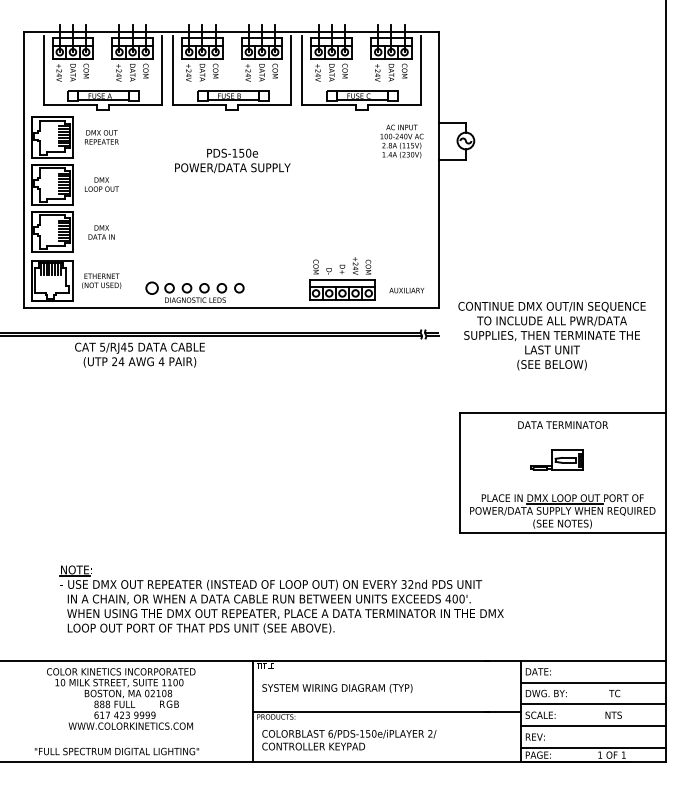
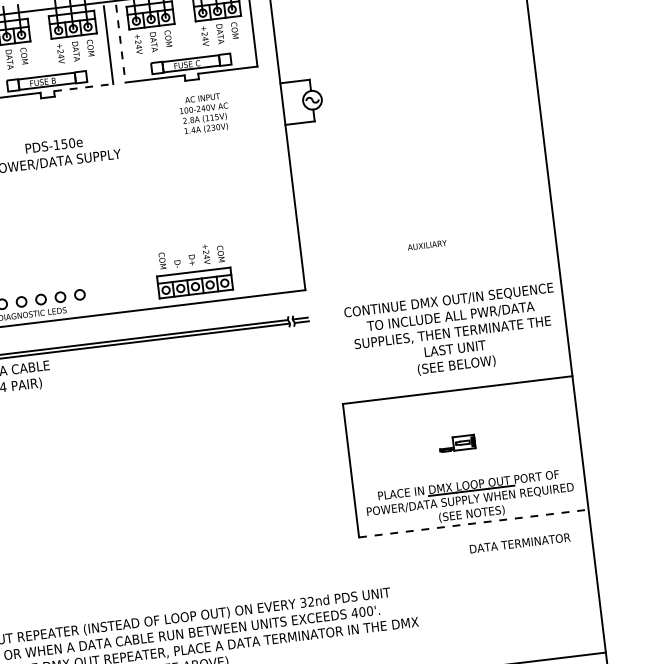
line: (302, 70) -> (120, 43), solid -> dashed
line: (264, 105) -> (83, 87), solid -> dashed
text: (401, 141) -> (204, 113), moved
text: (406, 290) -> (426, 245), moved
text: (551, 335) -> (452, 332), moved
text: (562, 424) -> (519, 542), moved
part: (556, 459) -> (456, 442), size x0.6
line: (563, 532) -> (474, 523), solid -> dashed

